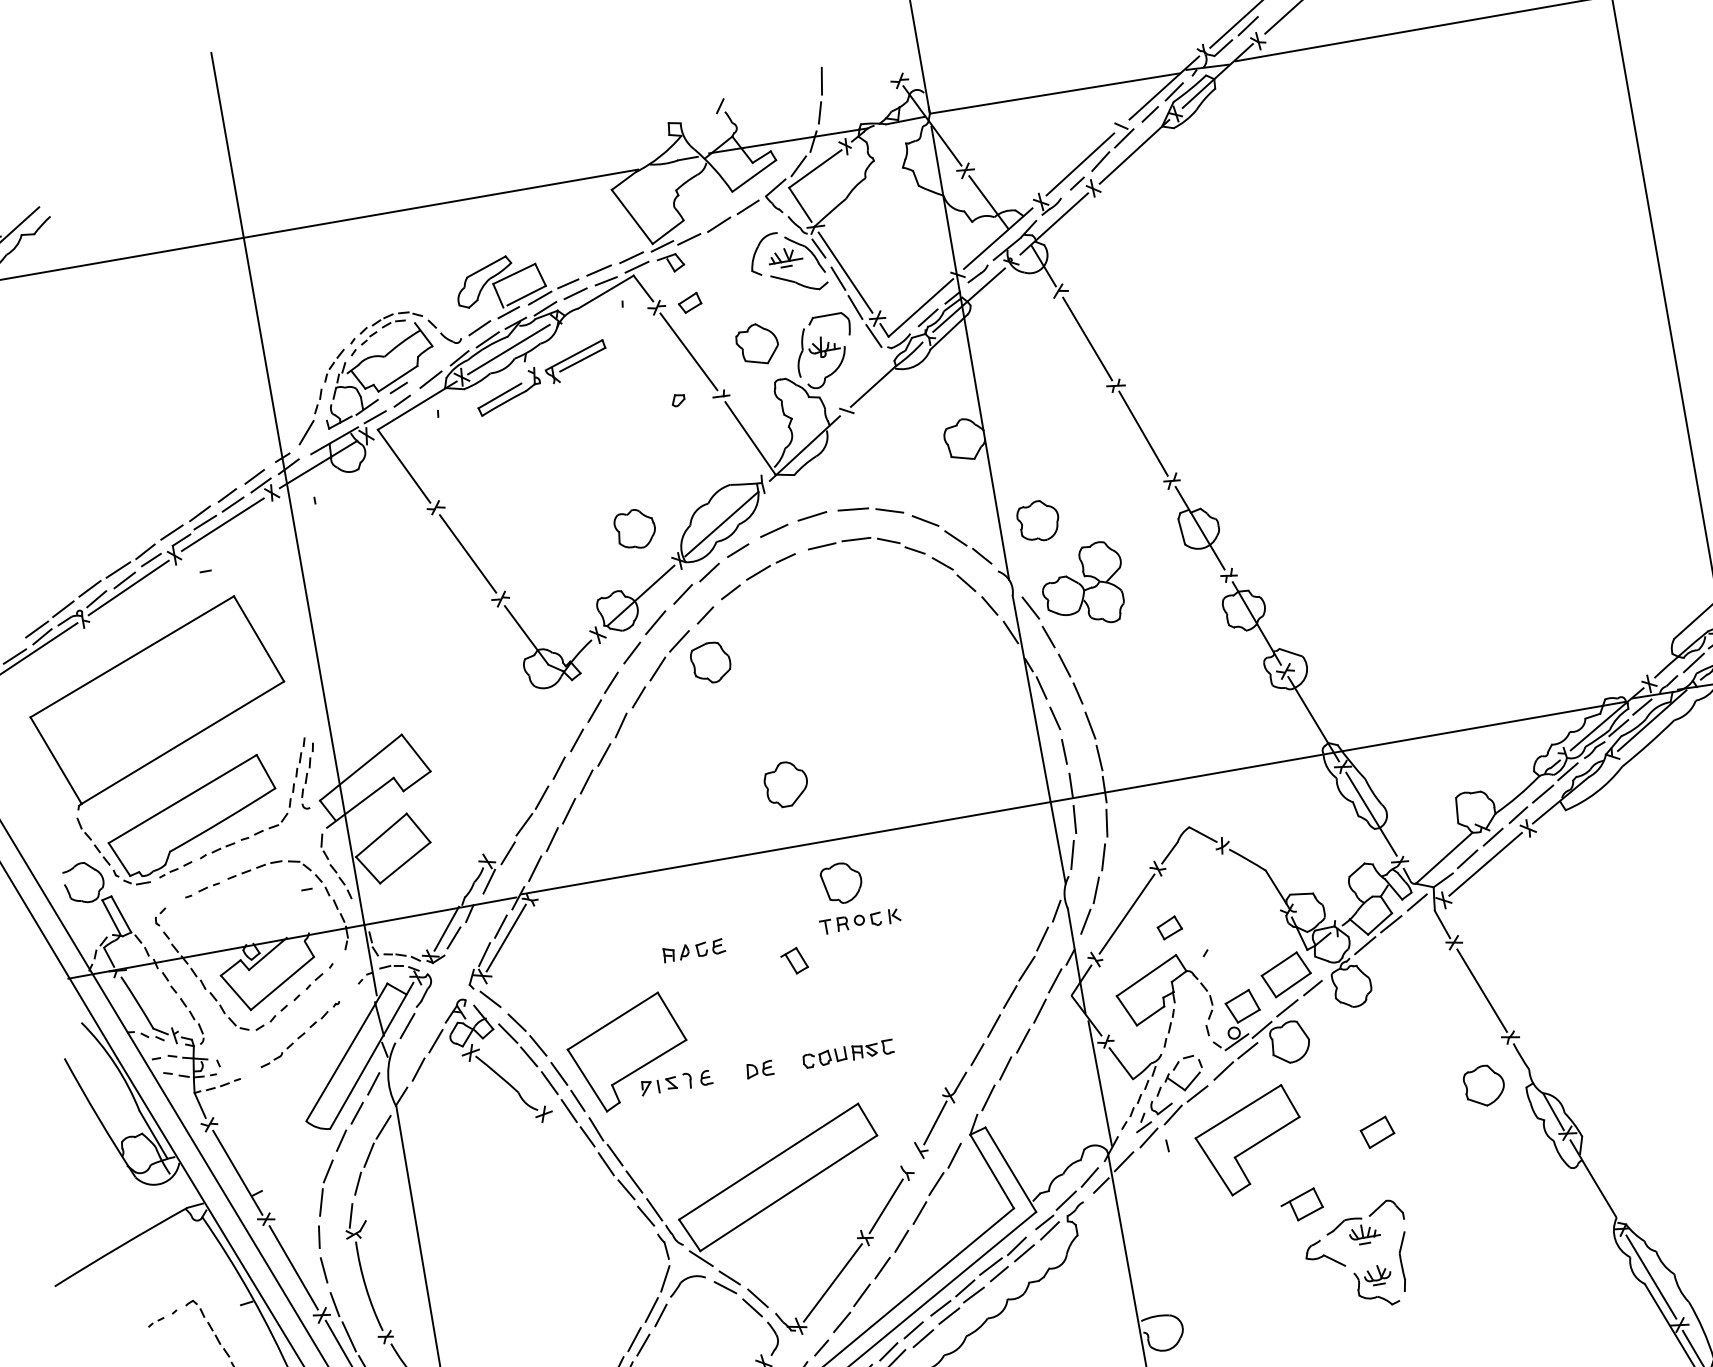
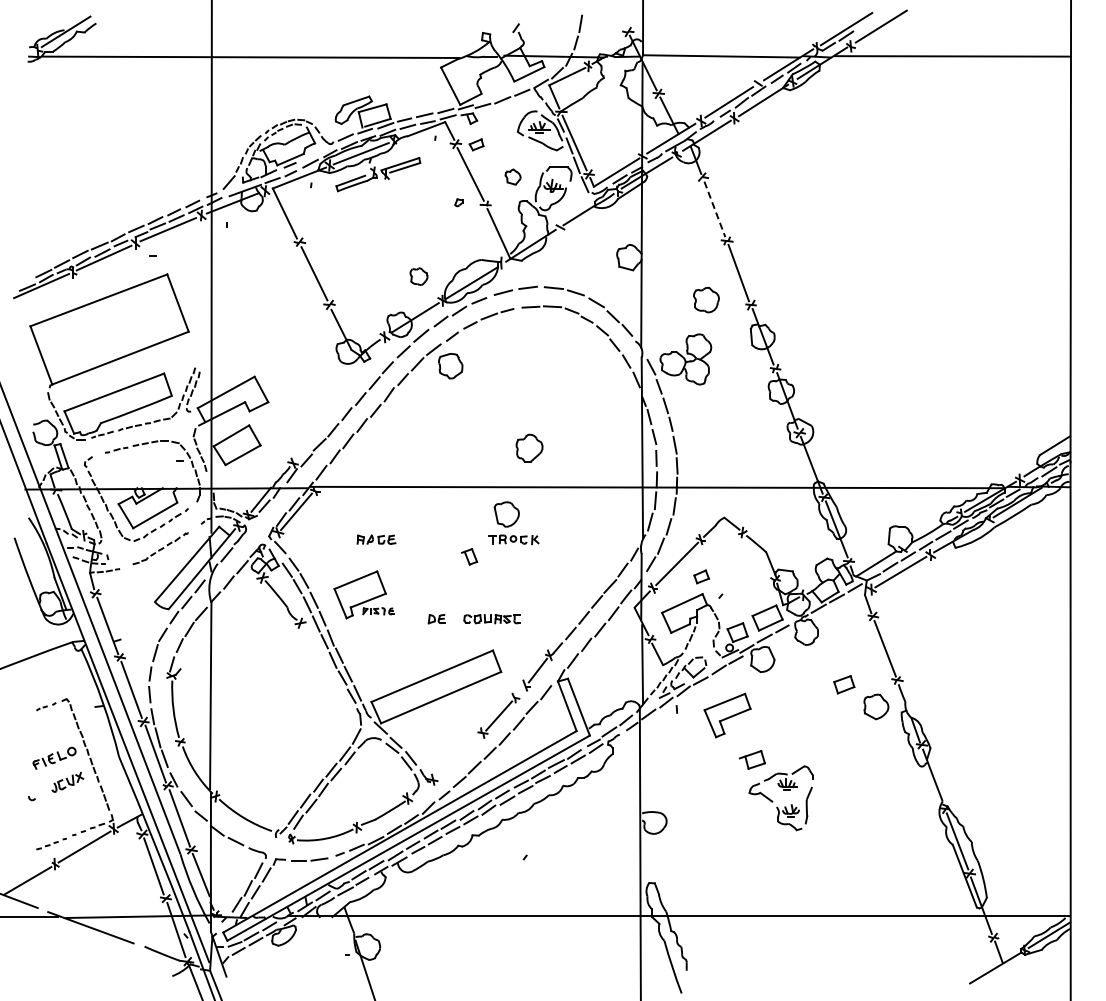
line: (1087, 339) -> (714, 209), solid -> dashed
part: (756, 343) -> (512, 176), size x0.6
part: (1038, 521) -> (706, 300), moved
part: (634, 529) -> (418, 276), size x0.7
part: (786, 783) -> (529, 447), moved
part: (694, 950) -> (376, 539), moved
part: (636, 1050) -> (363, 594), size x0.7
part: (1377, 1131) -> (844, 684), moved
part: (1249, 1141) -> (727, 715), size x0.7
line: (832, 1282) -> (458, 756), removed

